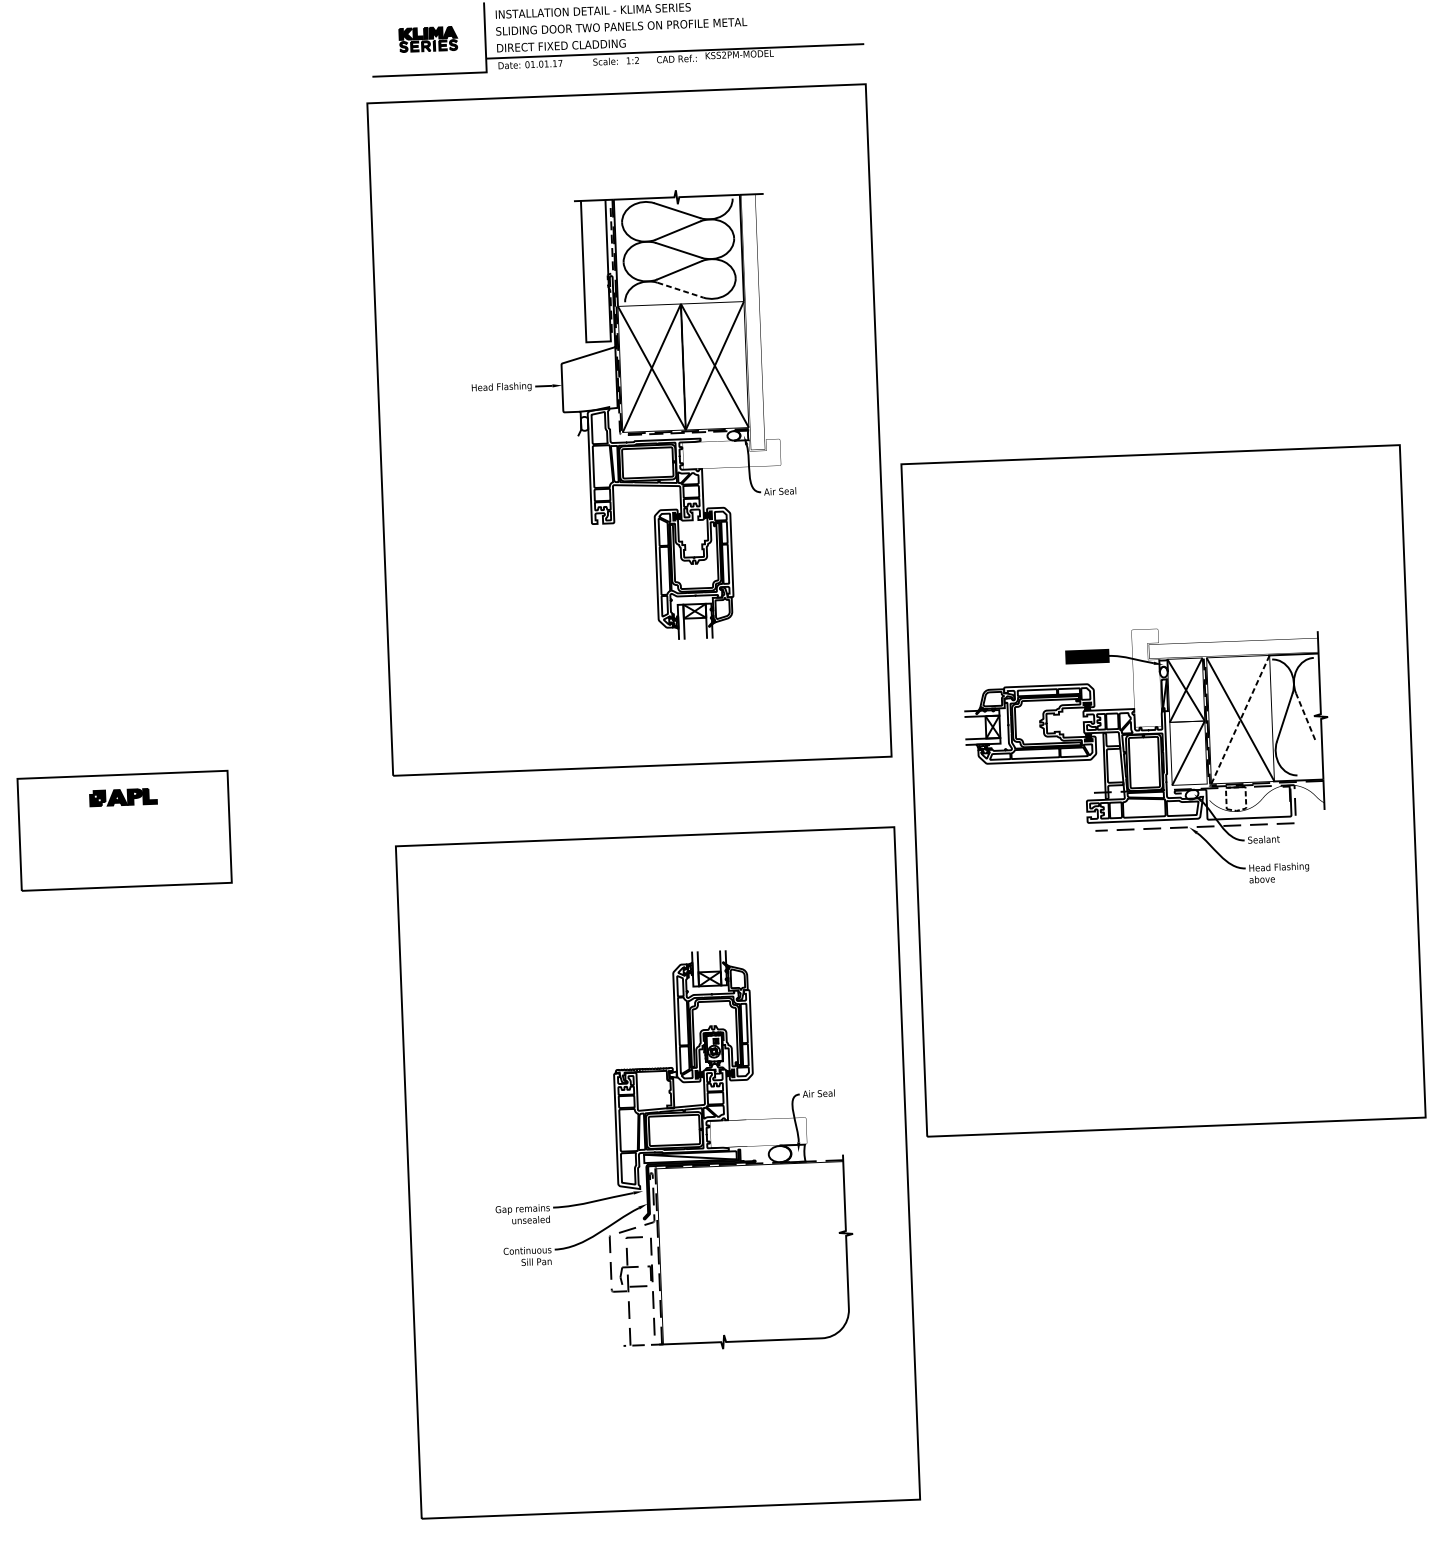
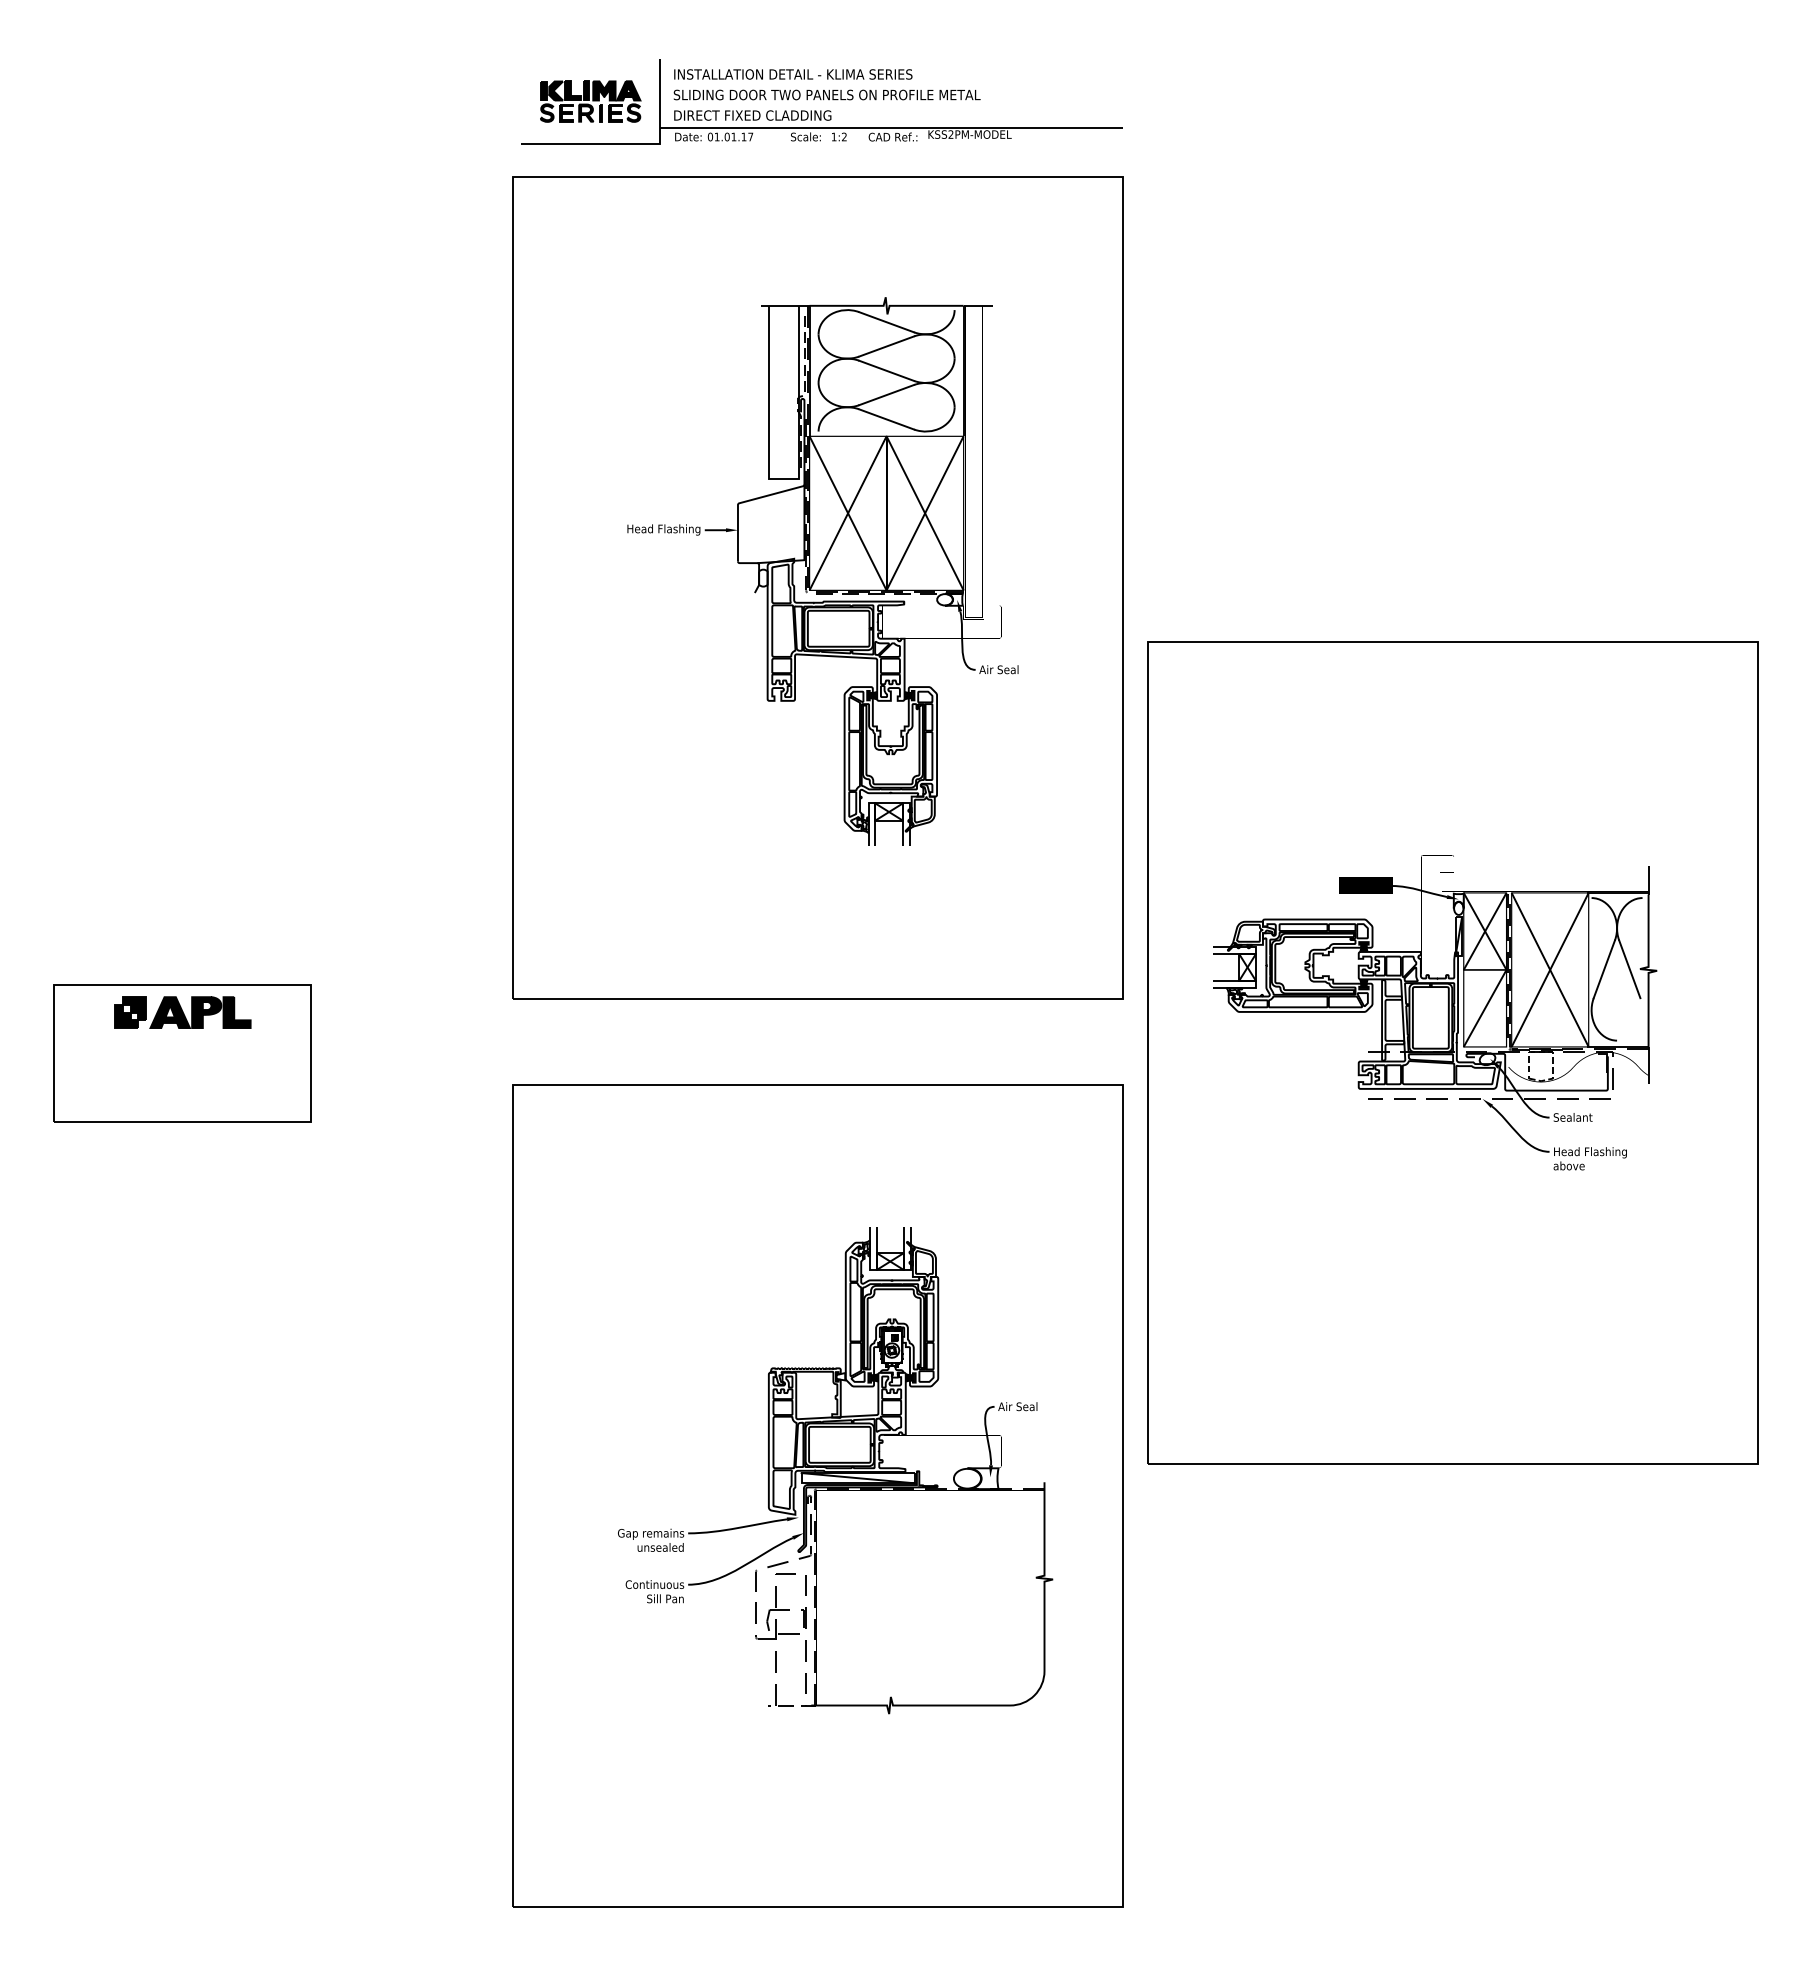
part: (428, 39) -> (590, 101), size x1.43
line: (681, 290) -> (887, 419), dashed -> solid
line: (1305, 716) -> (1629, 969), dashed -> solid
line: (1240, 719) -> (1550, 969), dashed -> solid
part: (123, 797) -> (182, 1012), size x1.67

